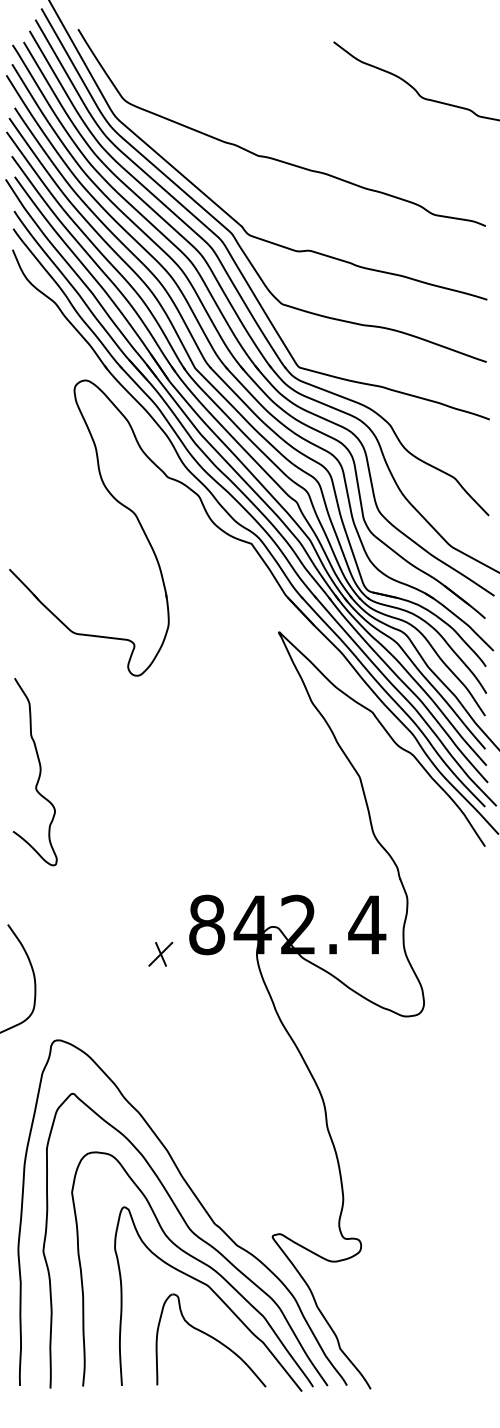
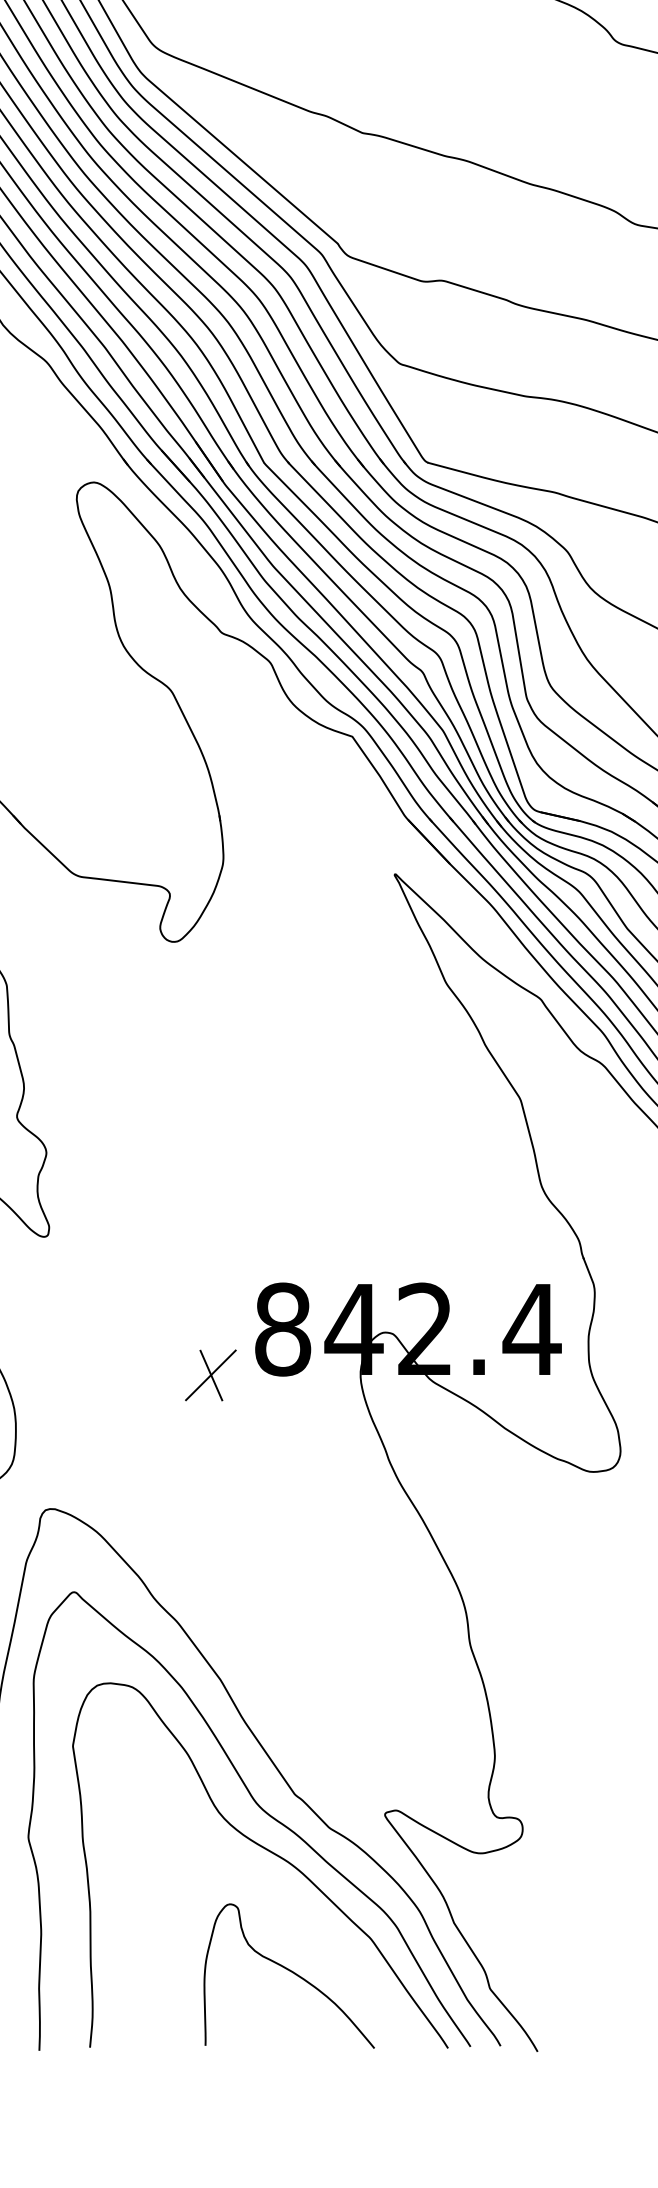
part: (160, 953) -> (210, 1373), size x1.4
curve: (213, 1292) -> (292, 1901), removed

